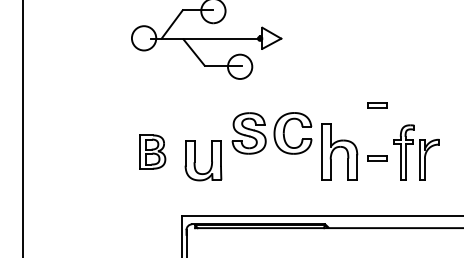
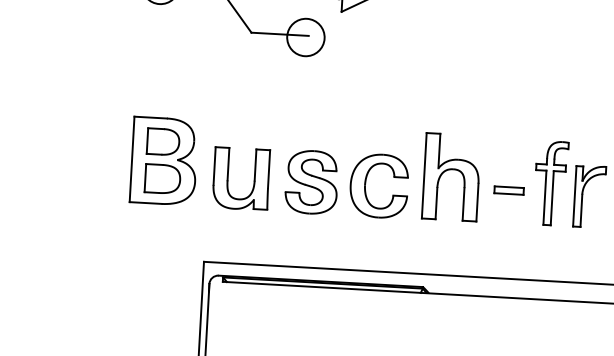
part: (377, 105) -> (513, 108), removed
part: (271, 133) -> (346, 184), moved
part: (152, 151) -> (163, 160), size x1.67

